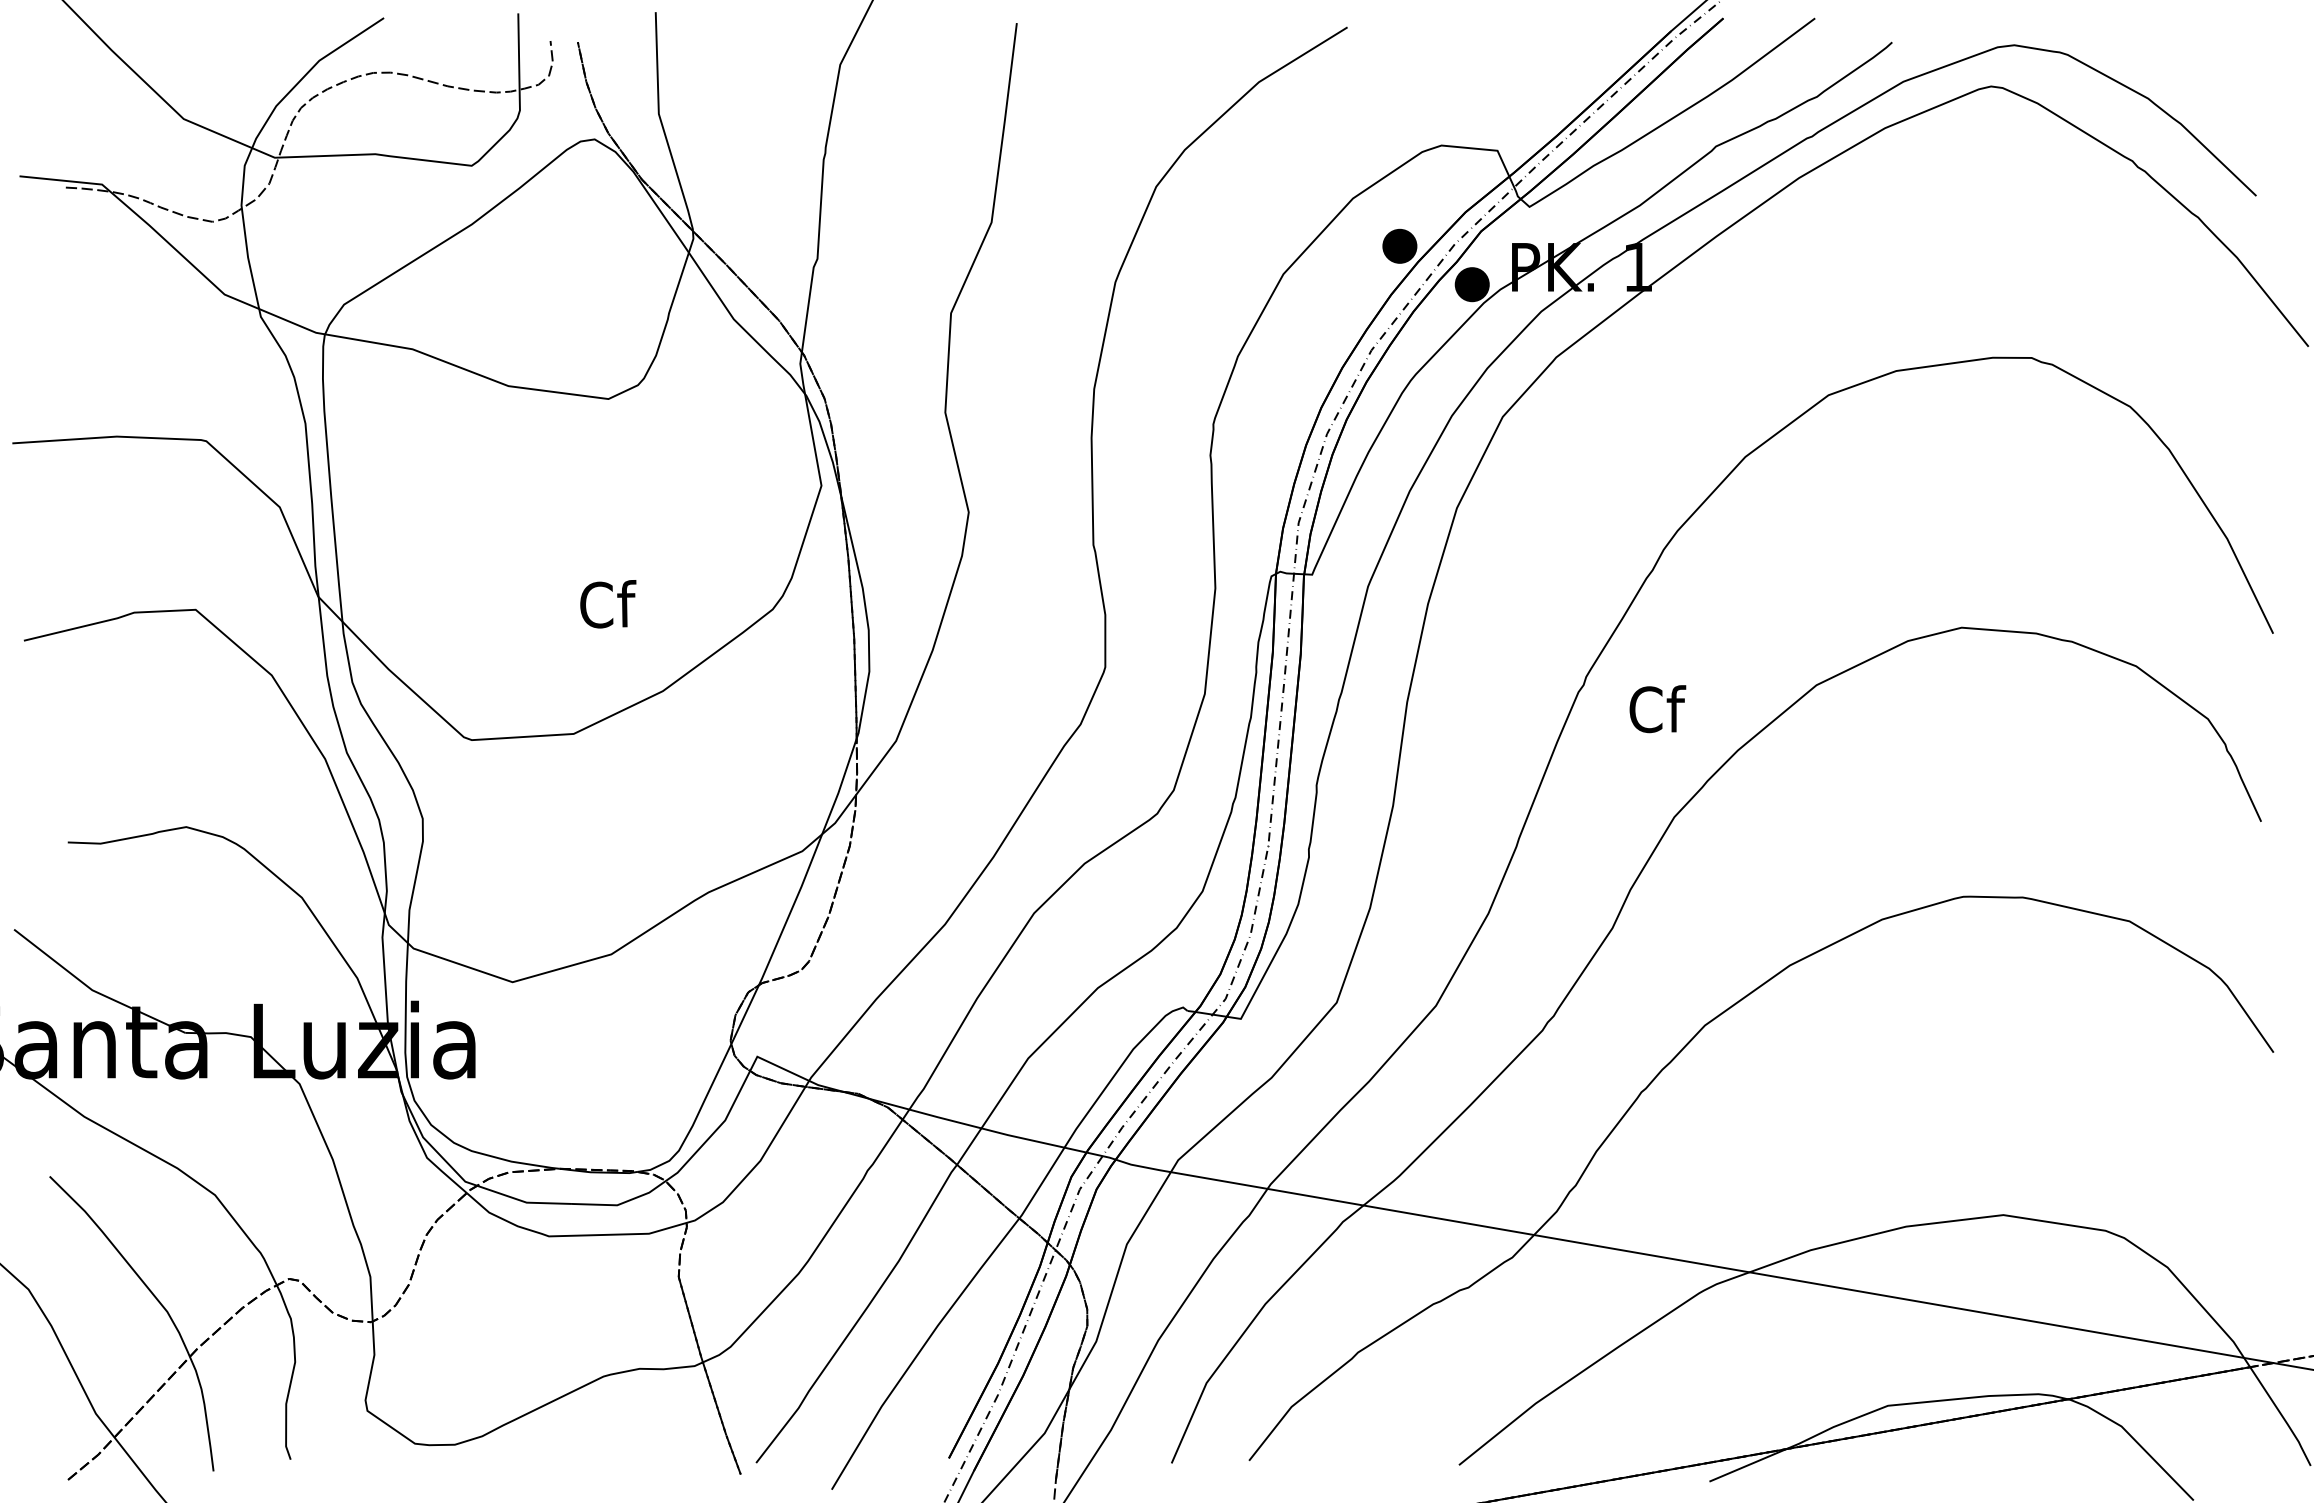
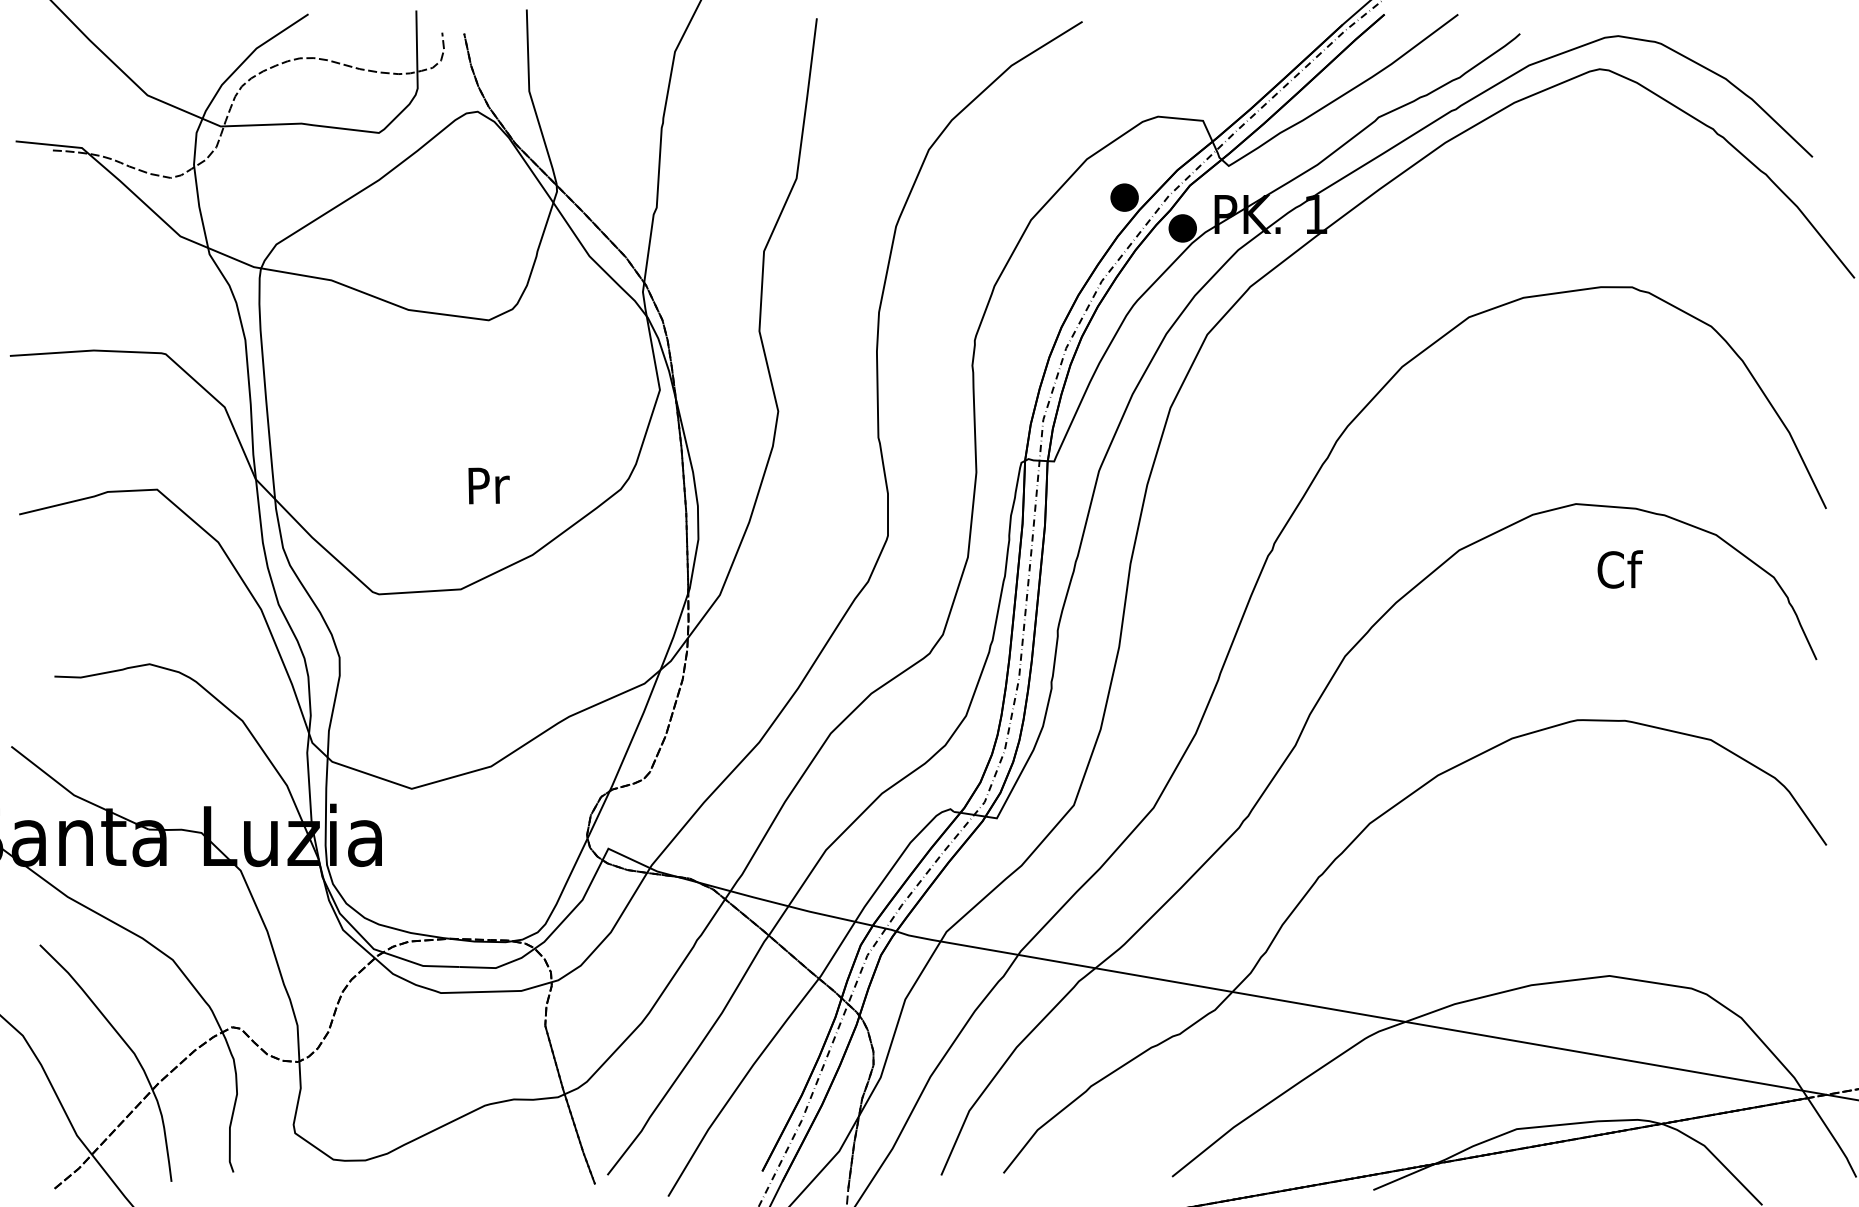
text: (608, 604) -> (488, 485), Cf -> Pr
text: (1657, 709) -> (1620, 569), moved

